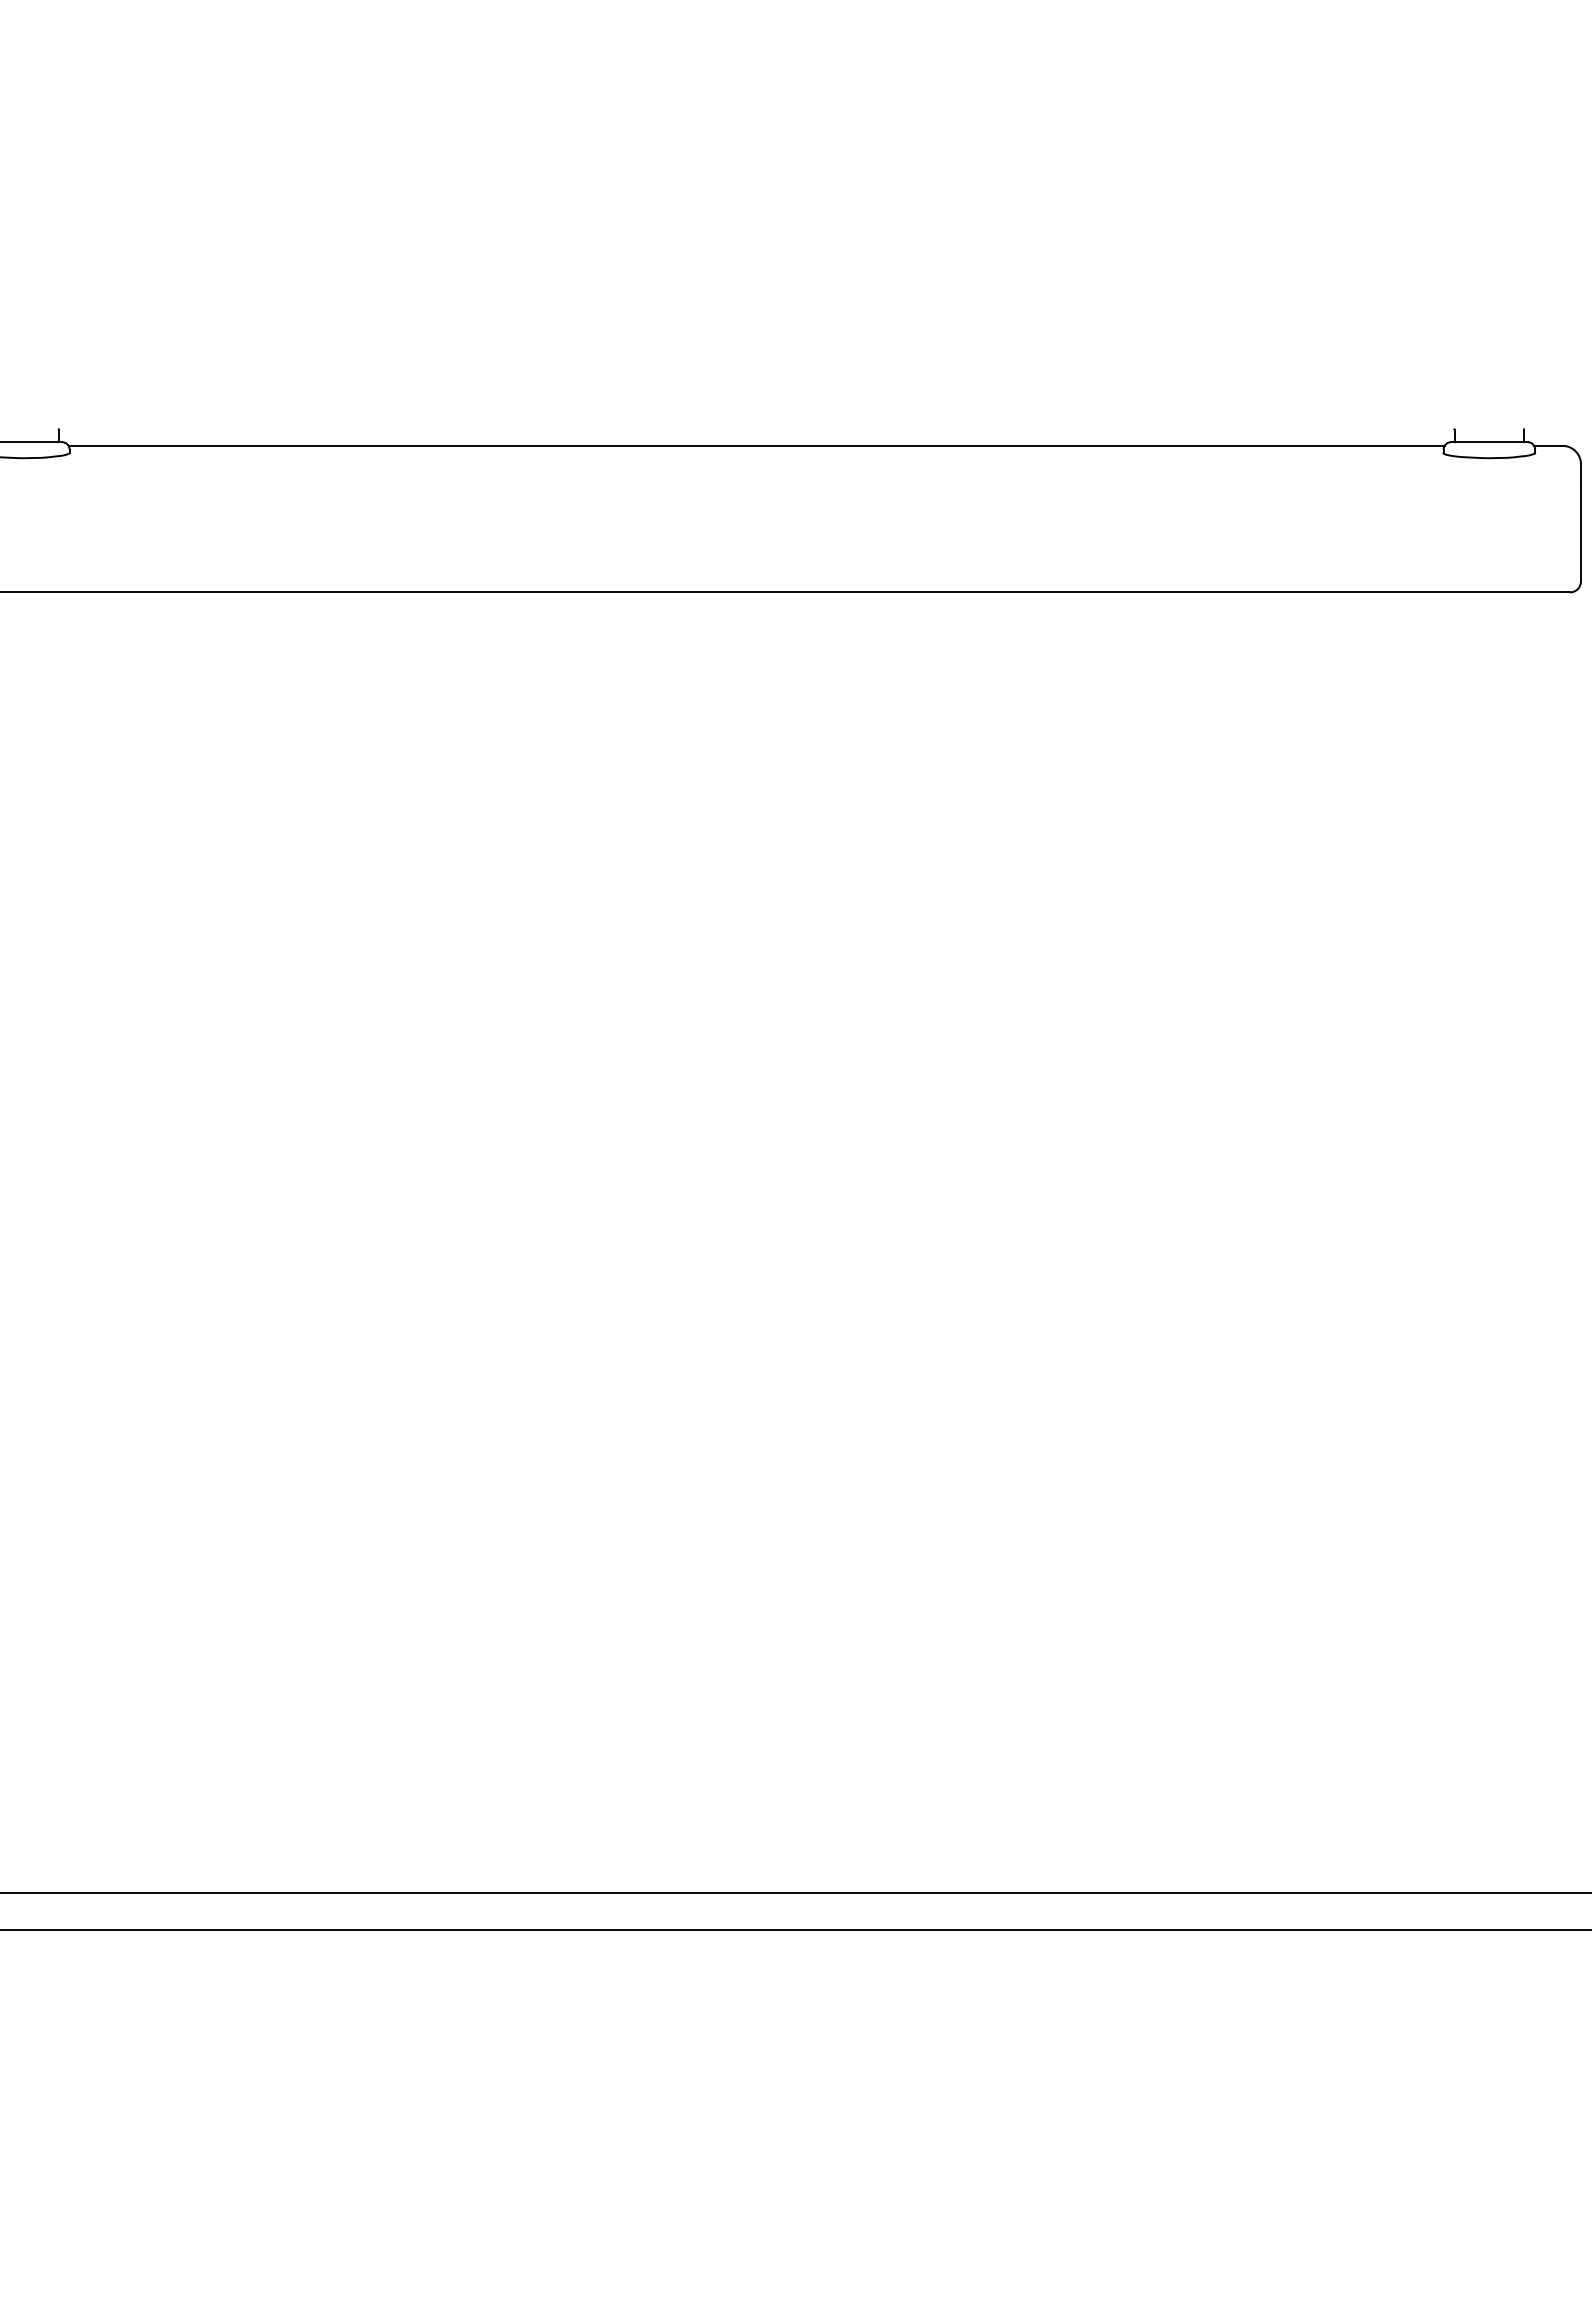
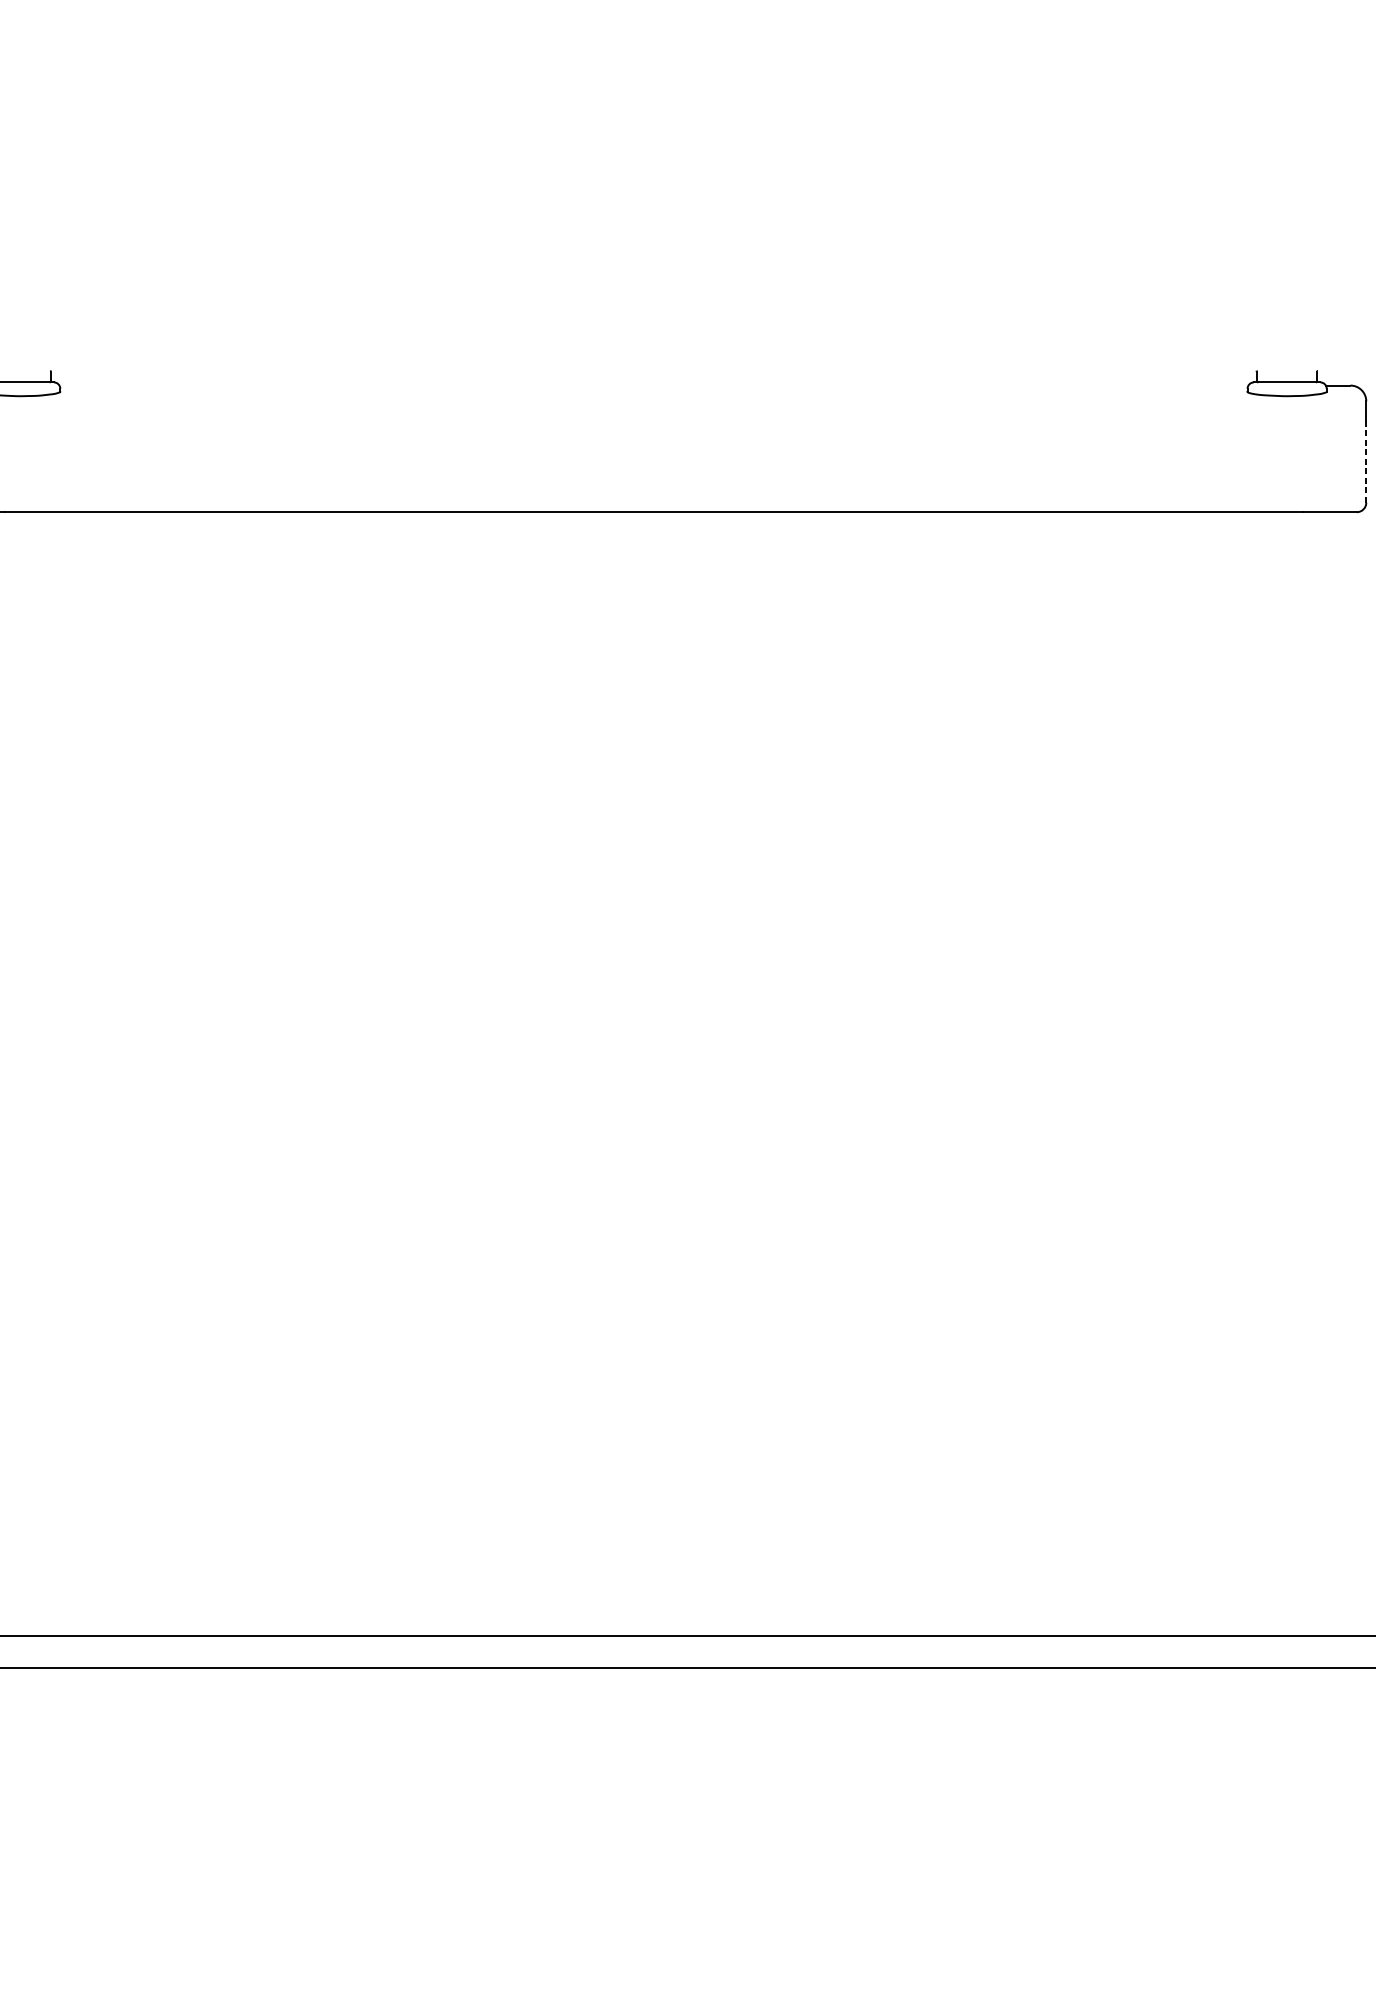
line: (756, 445) -> (653, 385), removed
line: (1580, 534) -> (1365, 462), solid -> dashed

